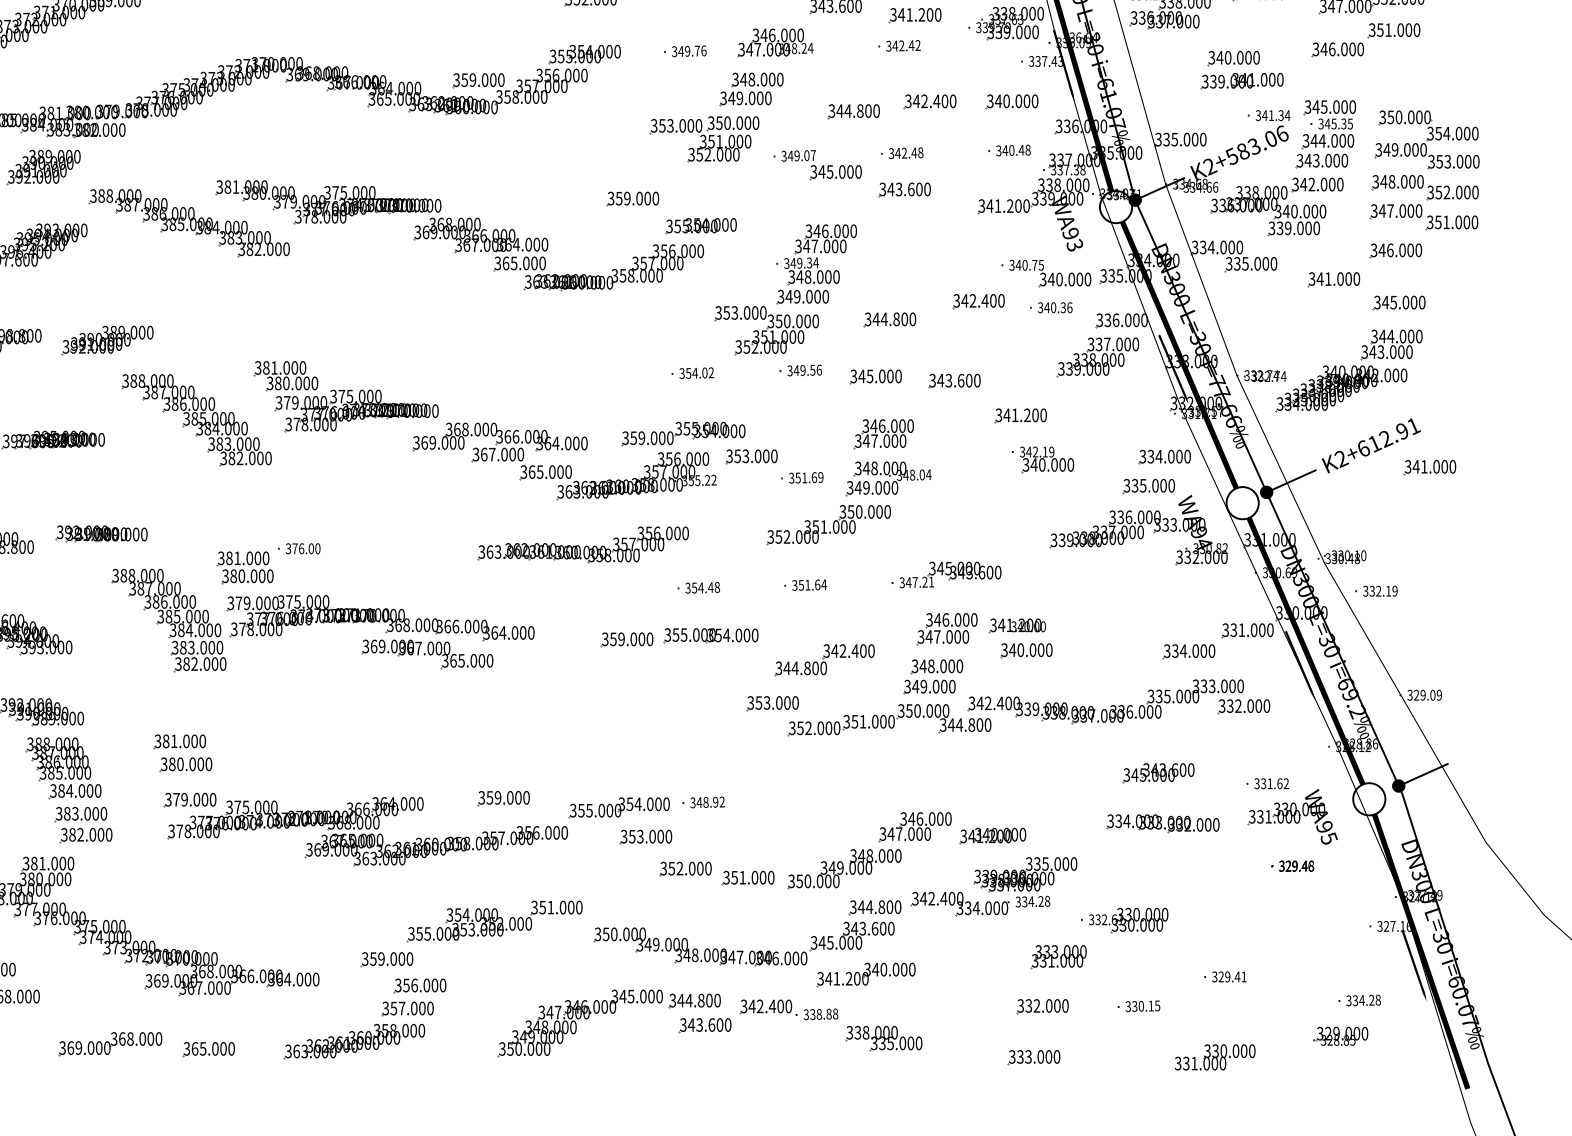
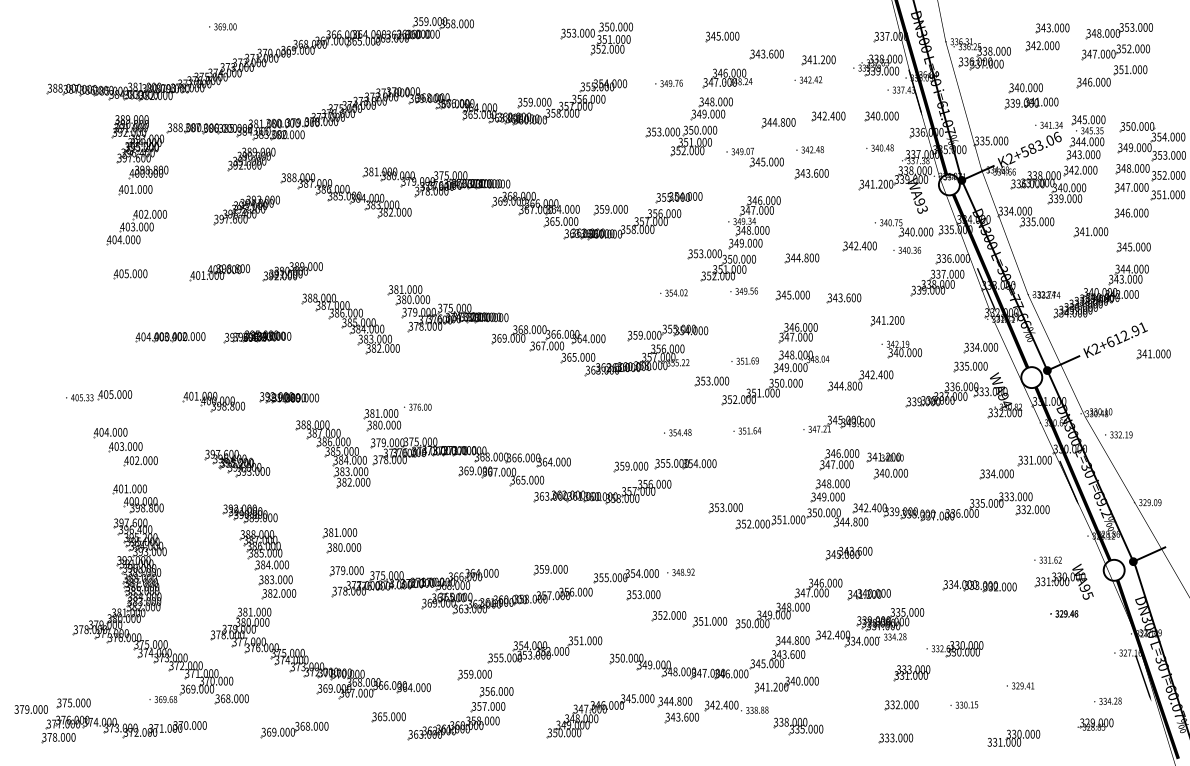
part: (632, 200) -> (610, 210), moved
part: (750, 456) -> (711, 381), moved
part: (583, 544) -> (602, 491), moved
part: (824, 659) -> (860, 380), moved
part: (1157, 773) -> (848, 553), moved
part: (208, 1050) -> (388, 717), moved

